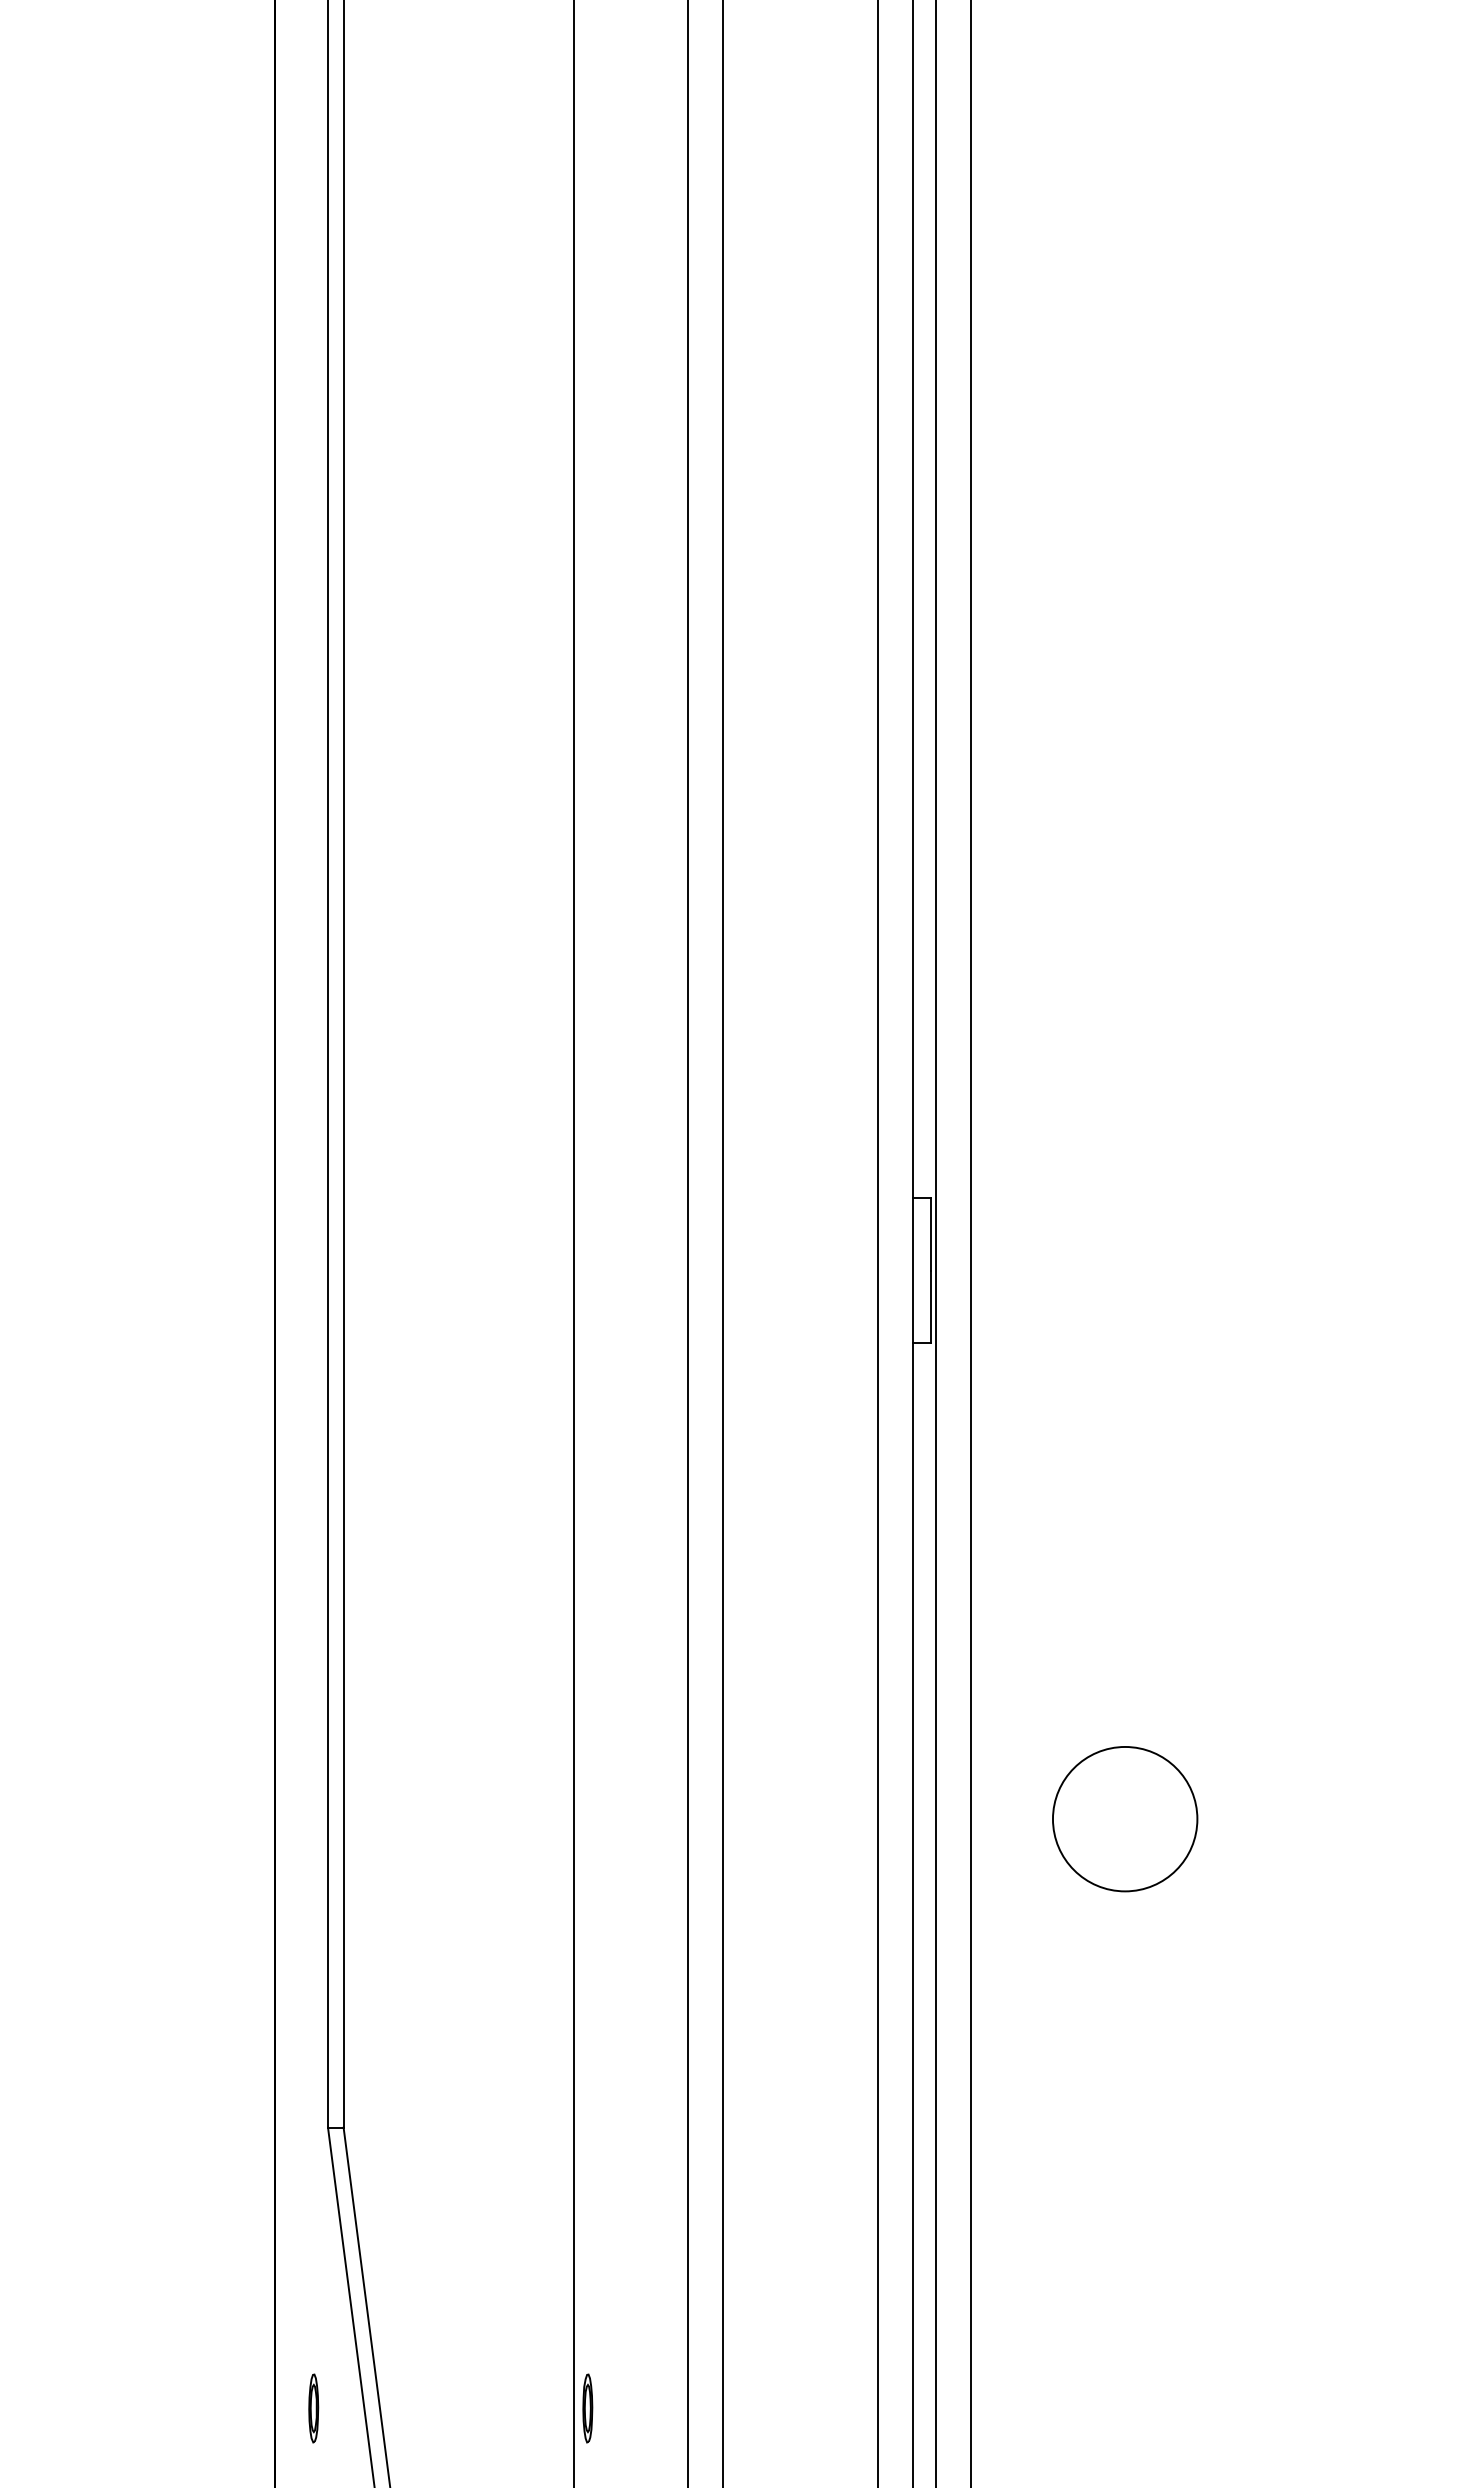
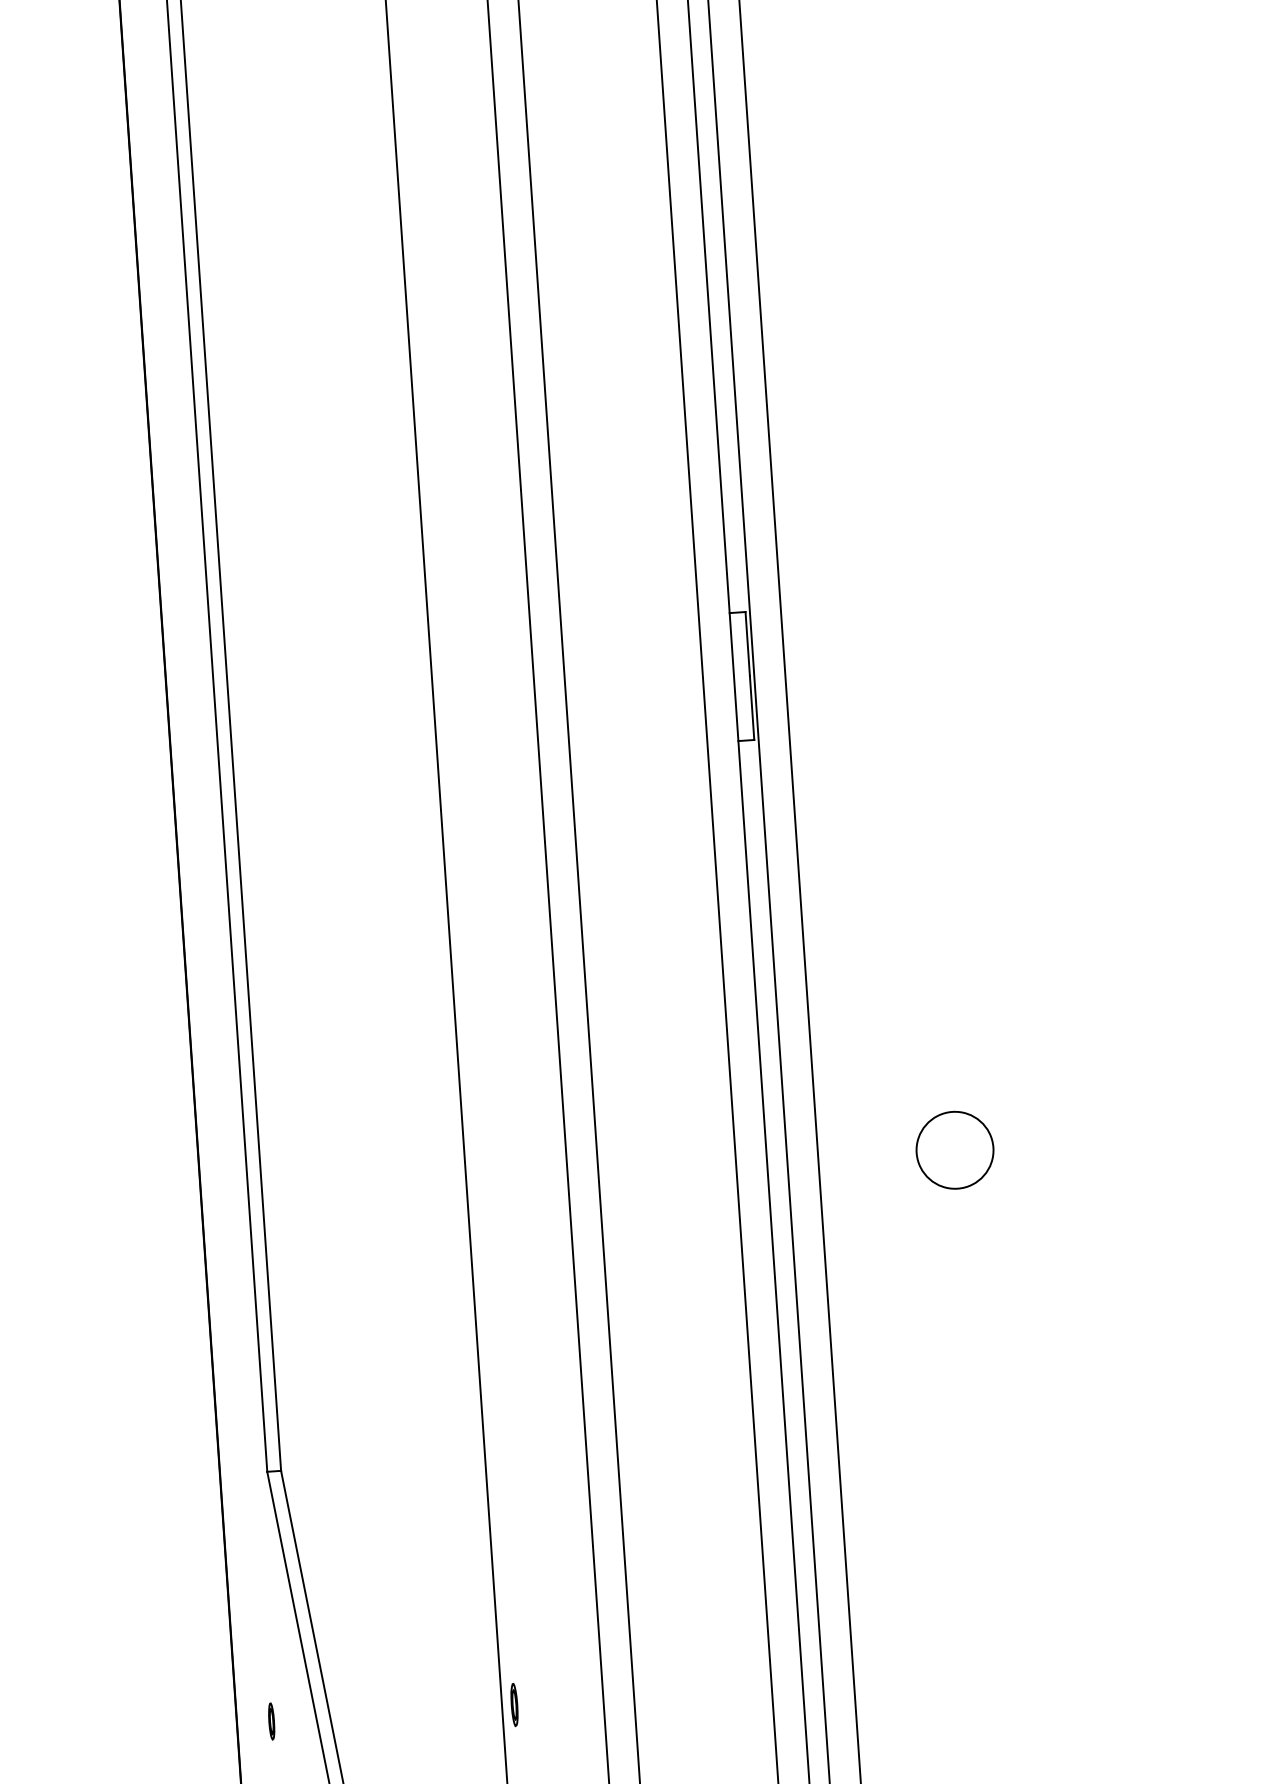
circle: (1124, 1818) -> (954, 1149), size x0.6
part: (313, 2408) -> (271, 1721), size x0.6
part: (587, 2408) -> (514, 1705), size x0.7

